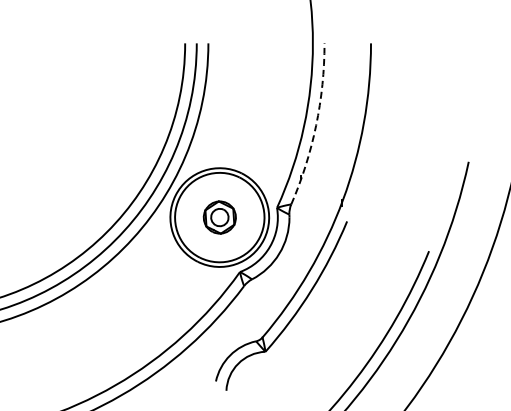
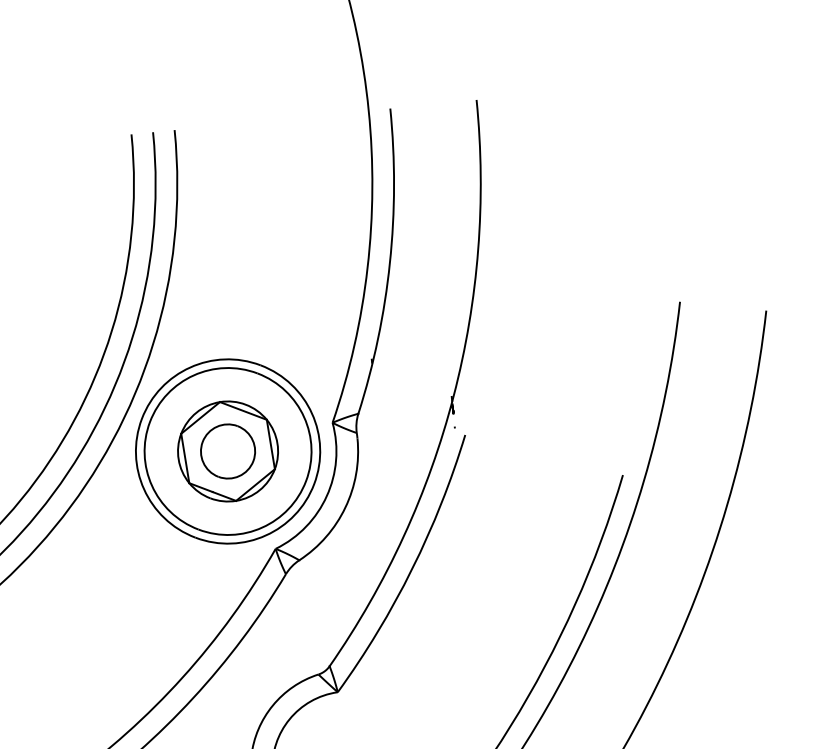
arc: (316, 125) -> (390, 262), dashed -> solid
part: (219, 217) -> (227, 451), size x1.67

